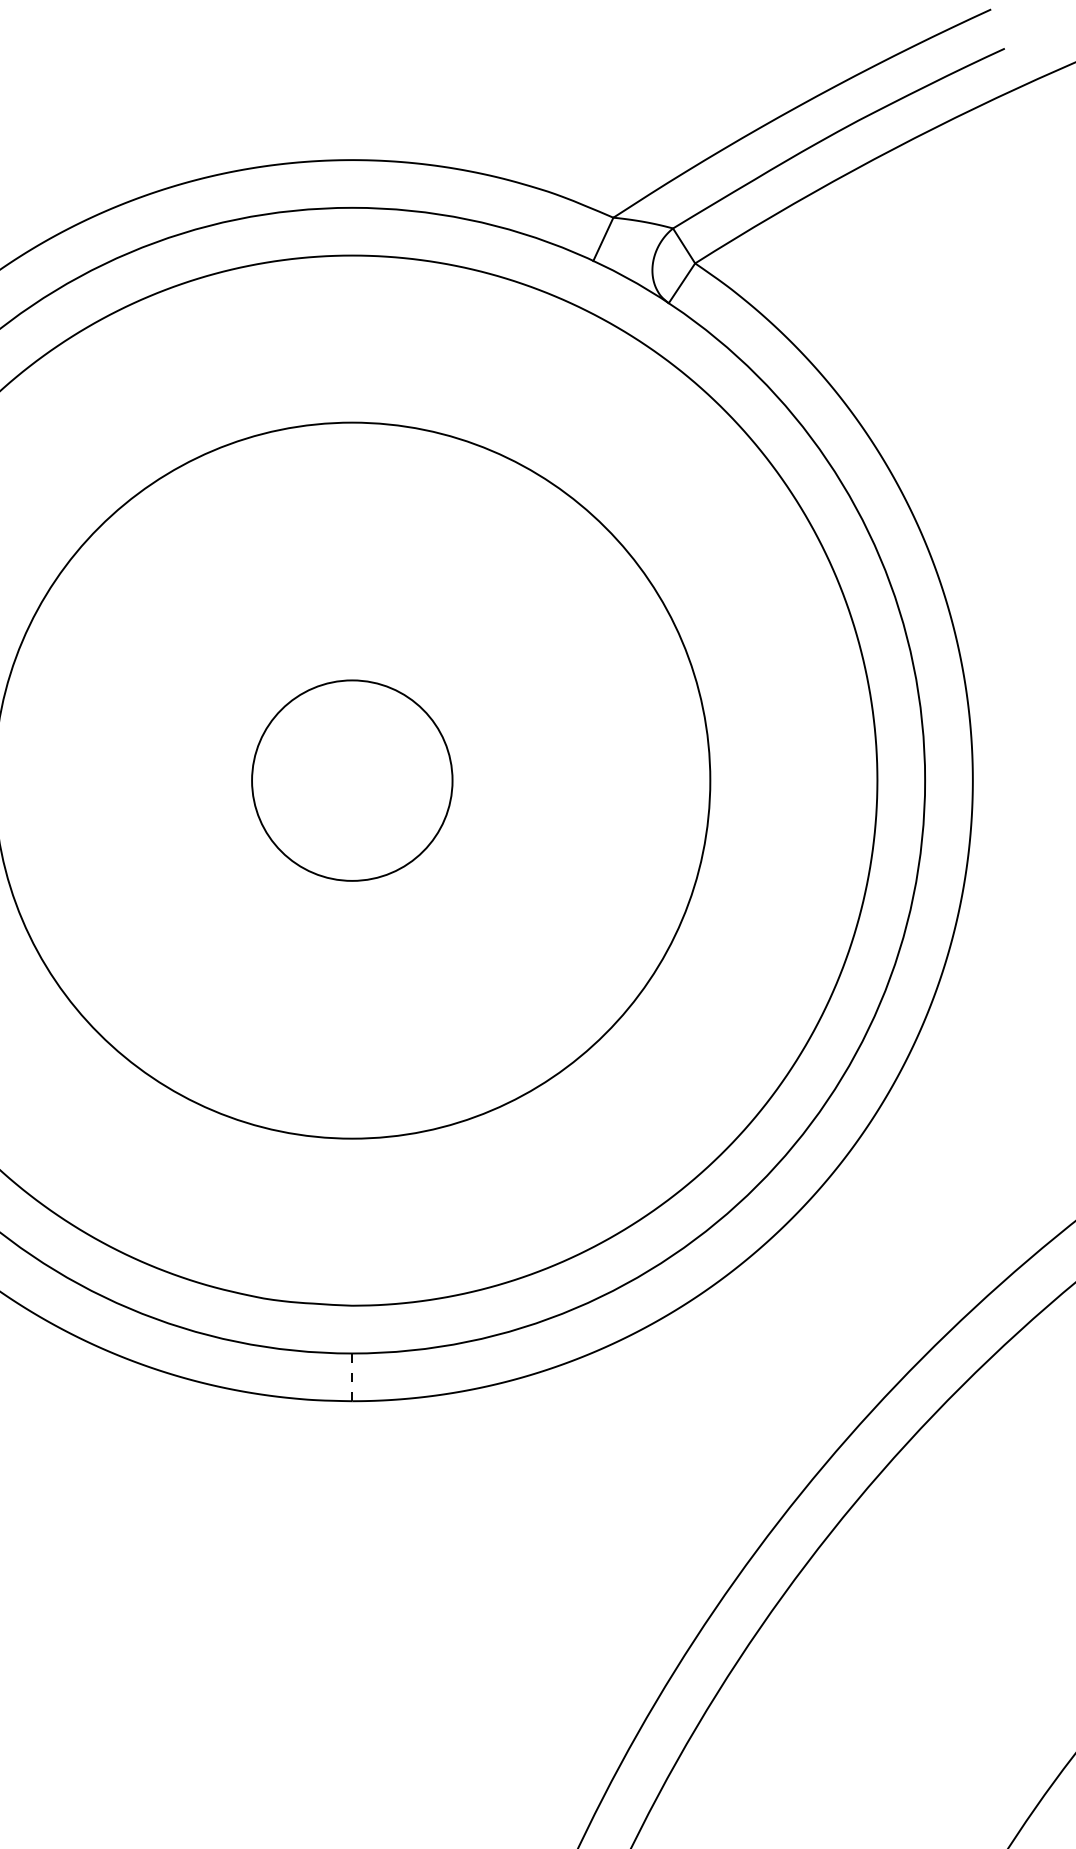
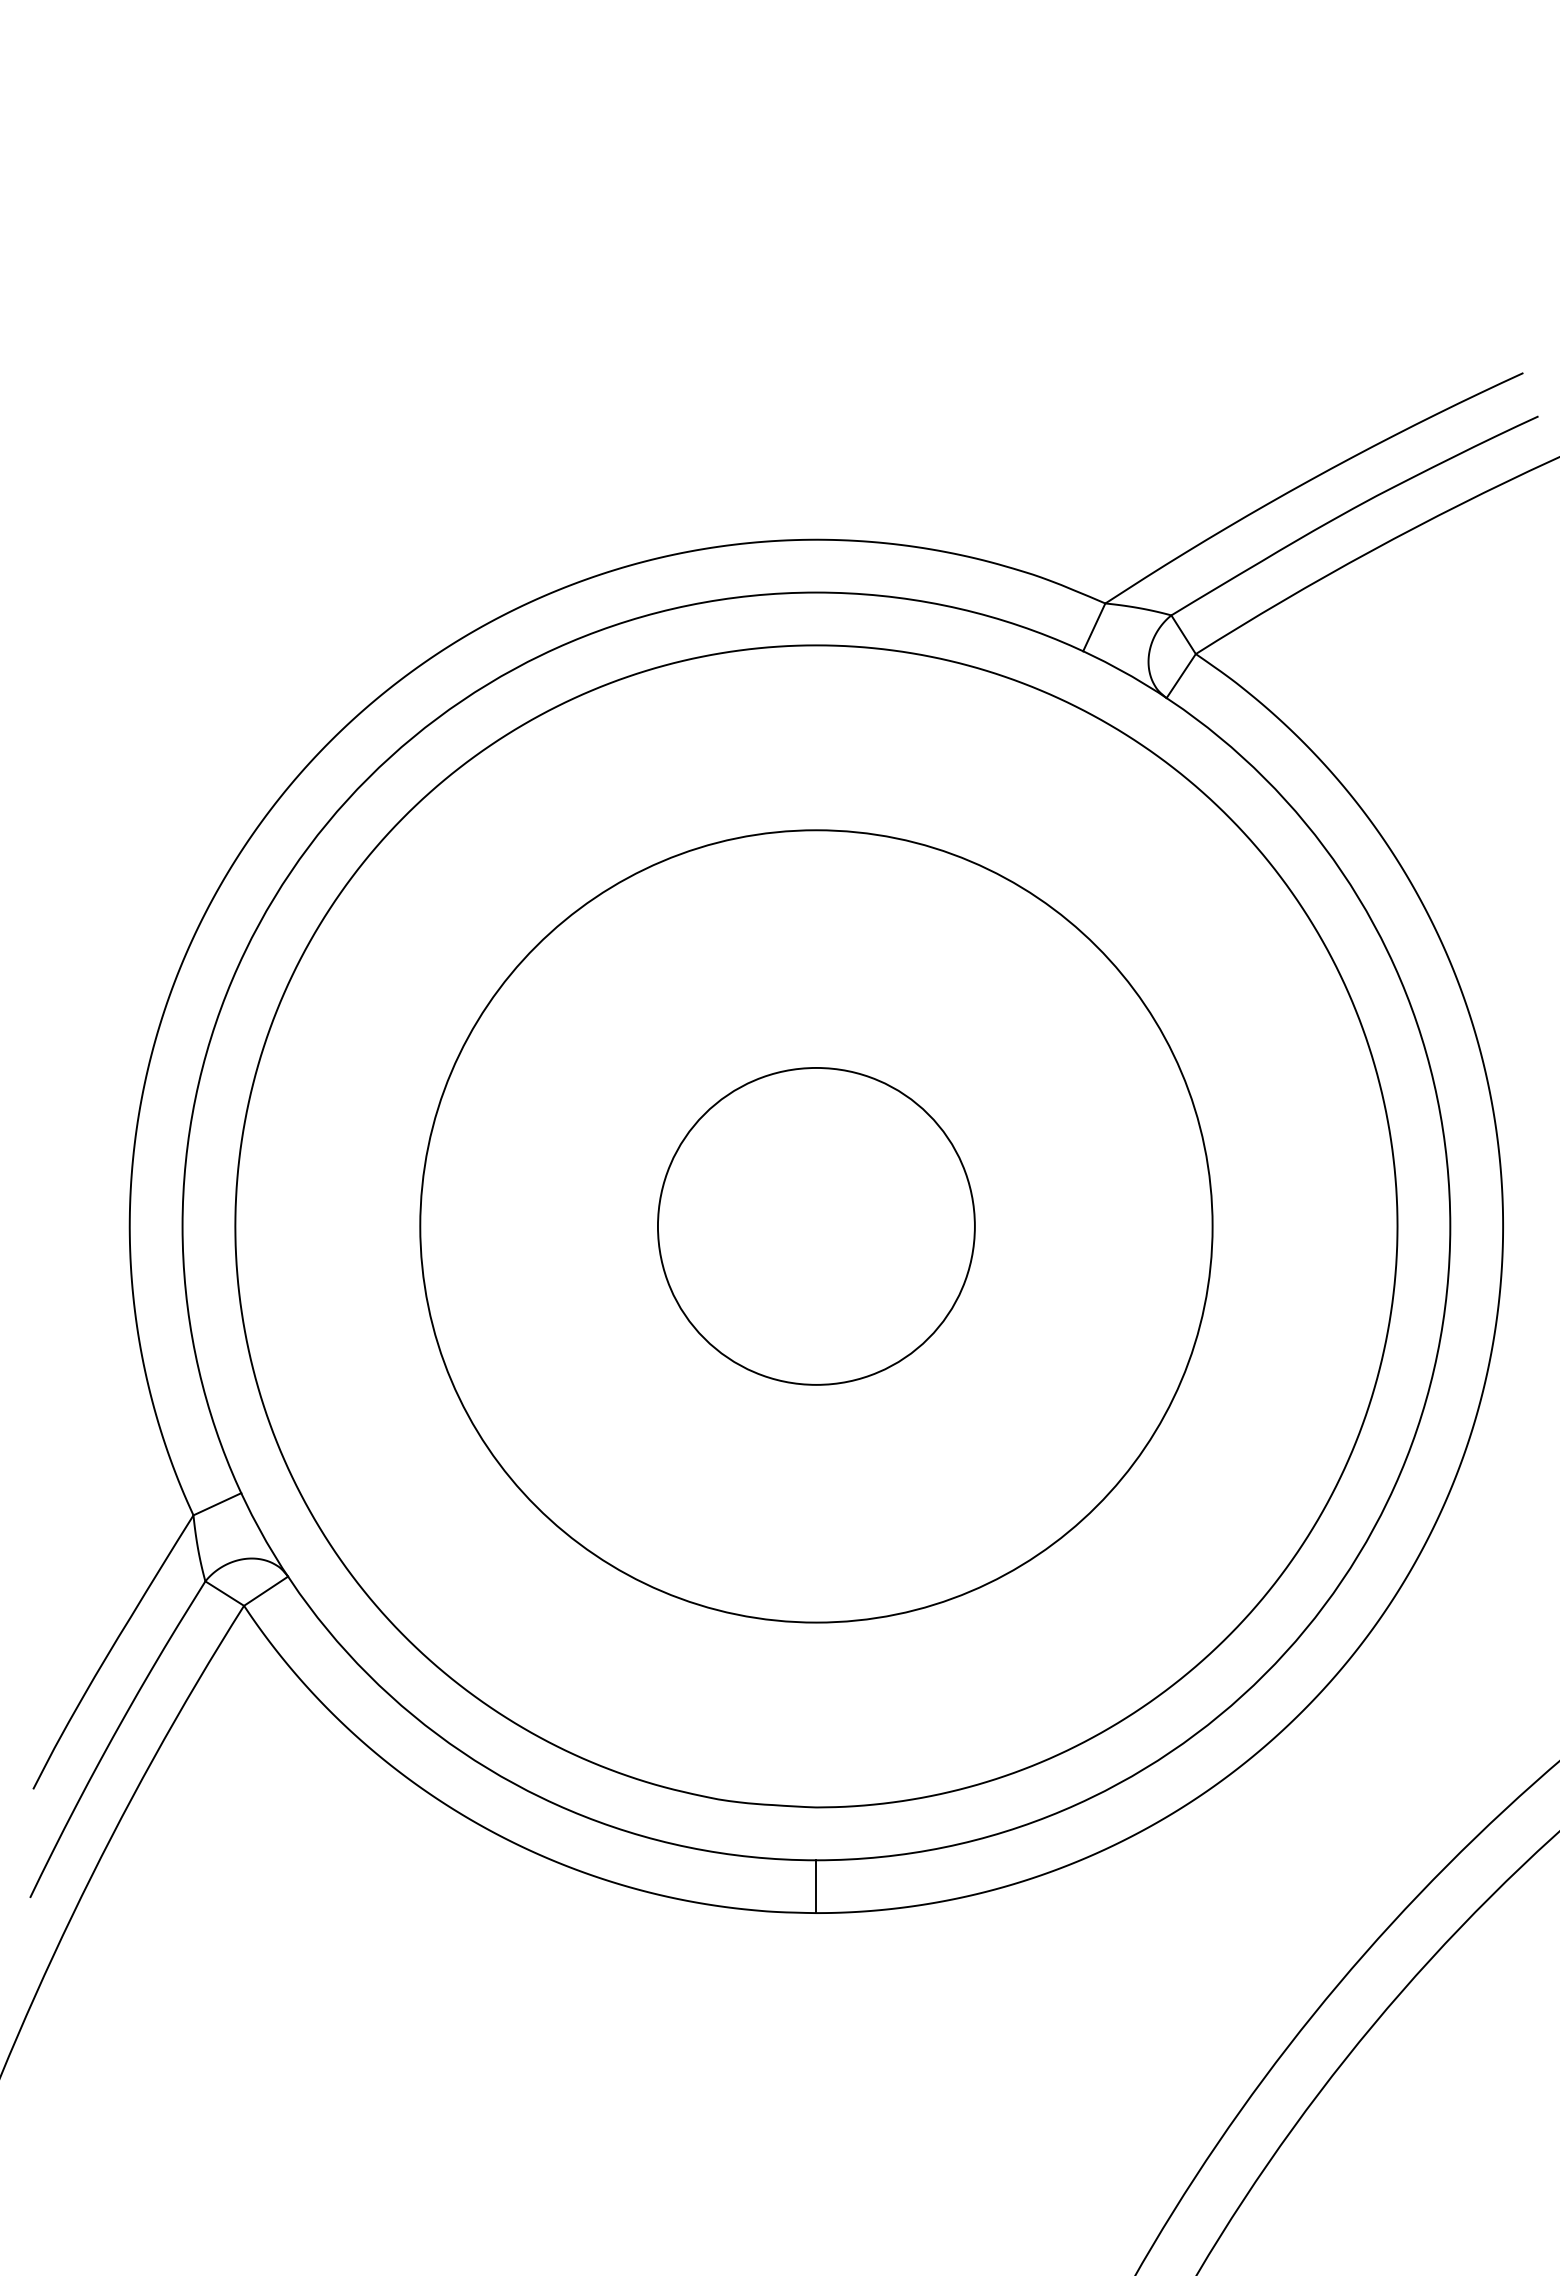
circle: (351, 779) -> (815, 1225), size x1.43
line: (352, 1378) -> (816, 1887), dashed -> solid

